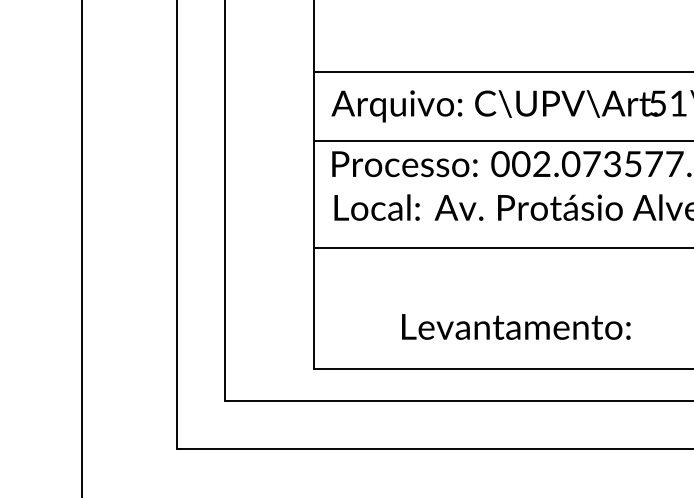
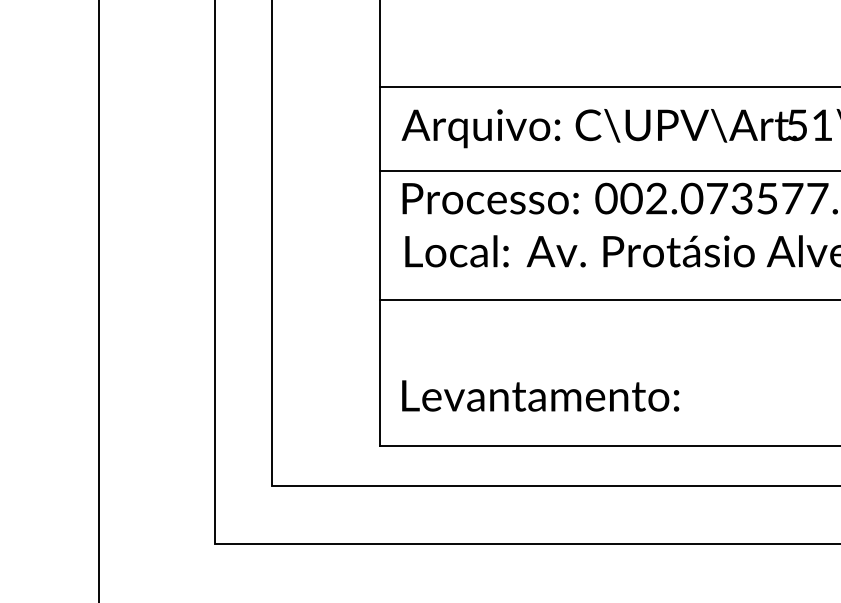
text: (516, 326) -> (540, 395), moved

